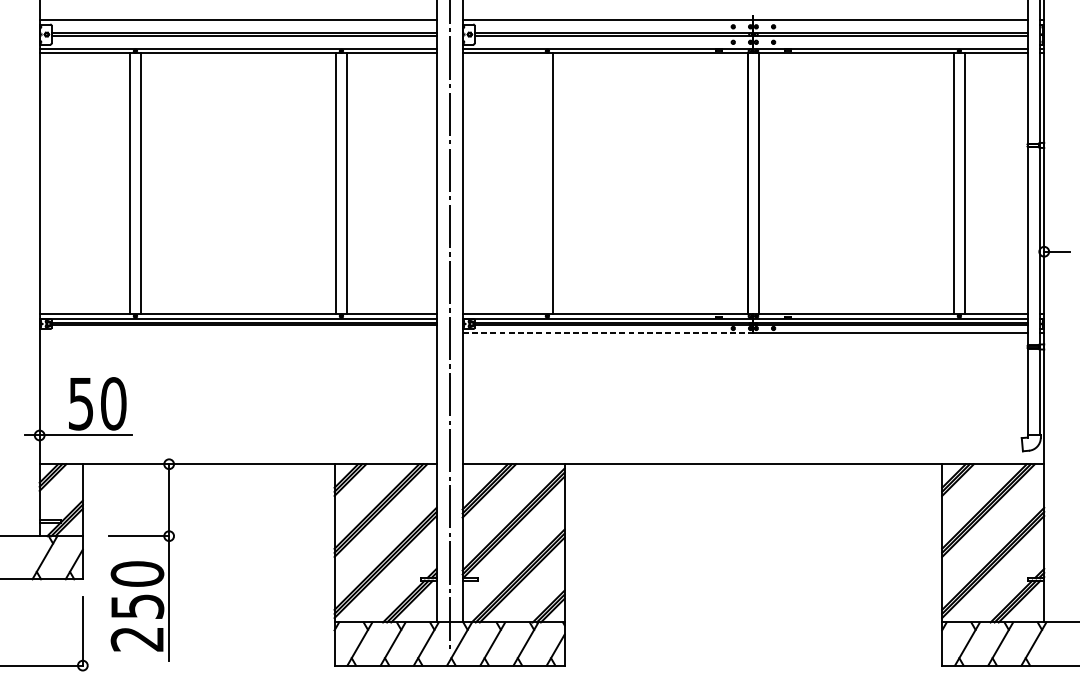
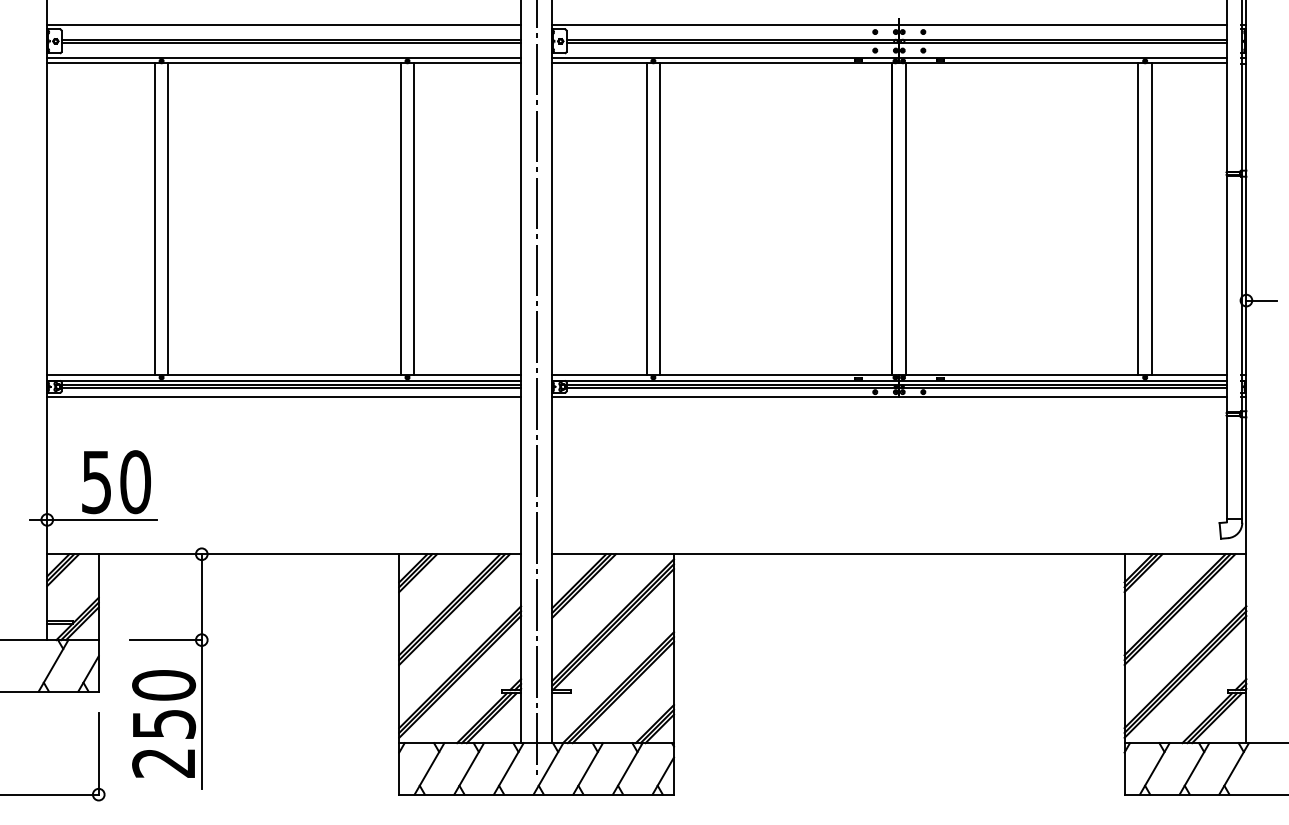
line: (541, 183) -> (646, 219), added
line: (238, 332) -> (284, 397), added
line: (607, 332) -> (725, 397), dashed -> solid

